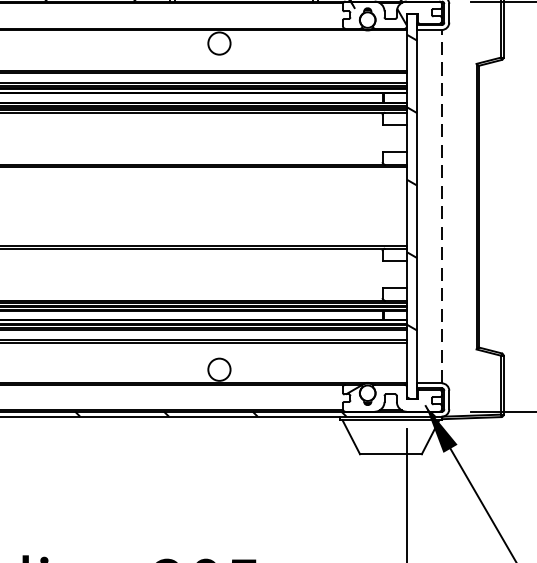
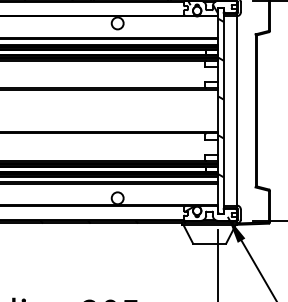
line: (441, 205) -> (236, 110), dashed -> solid

